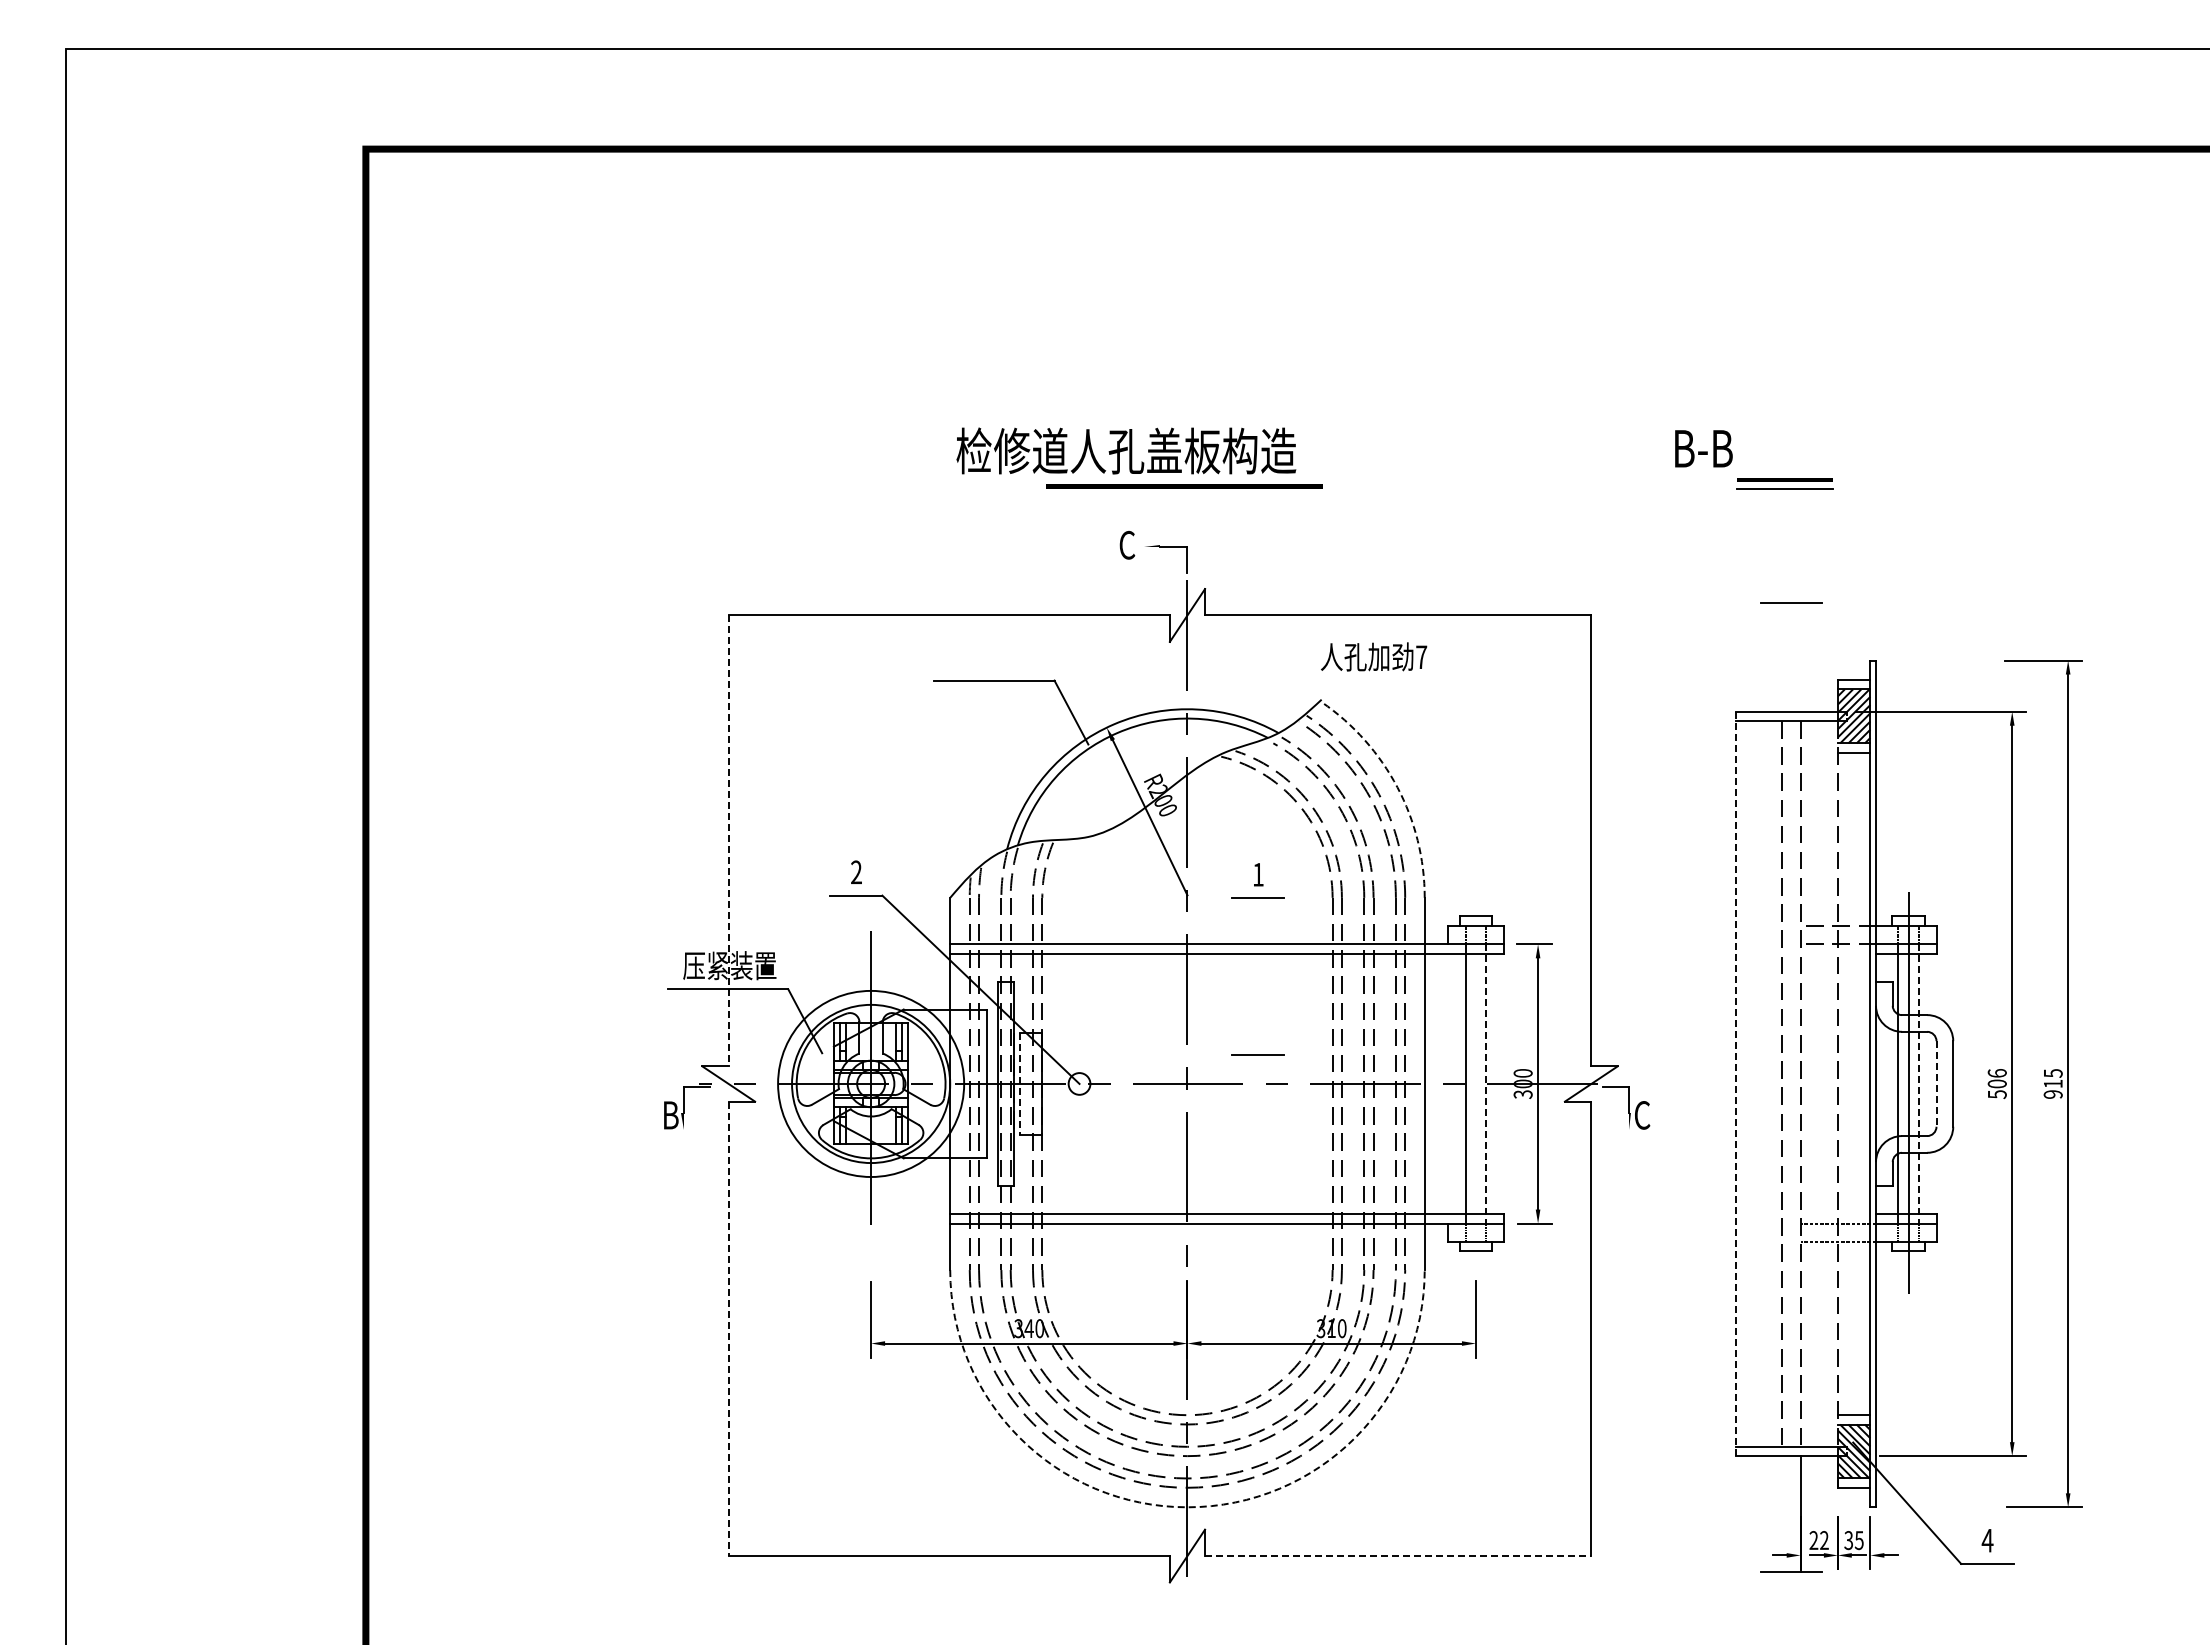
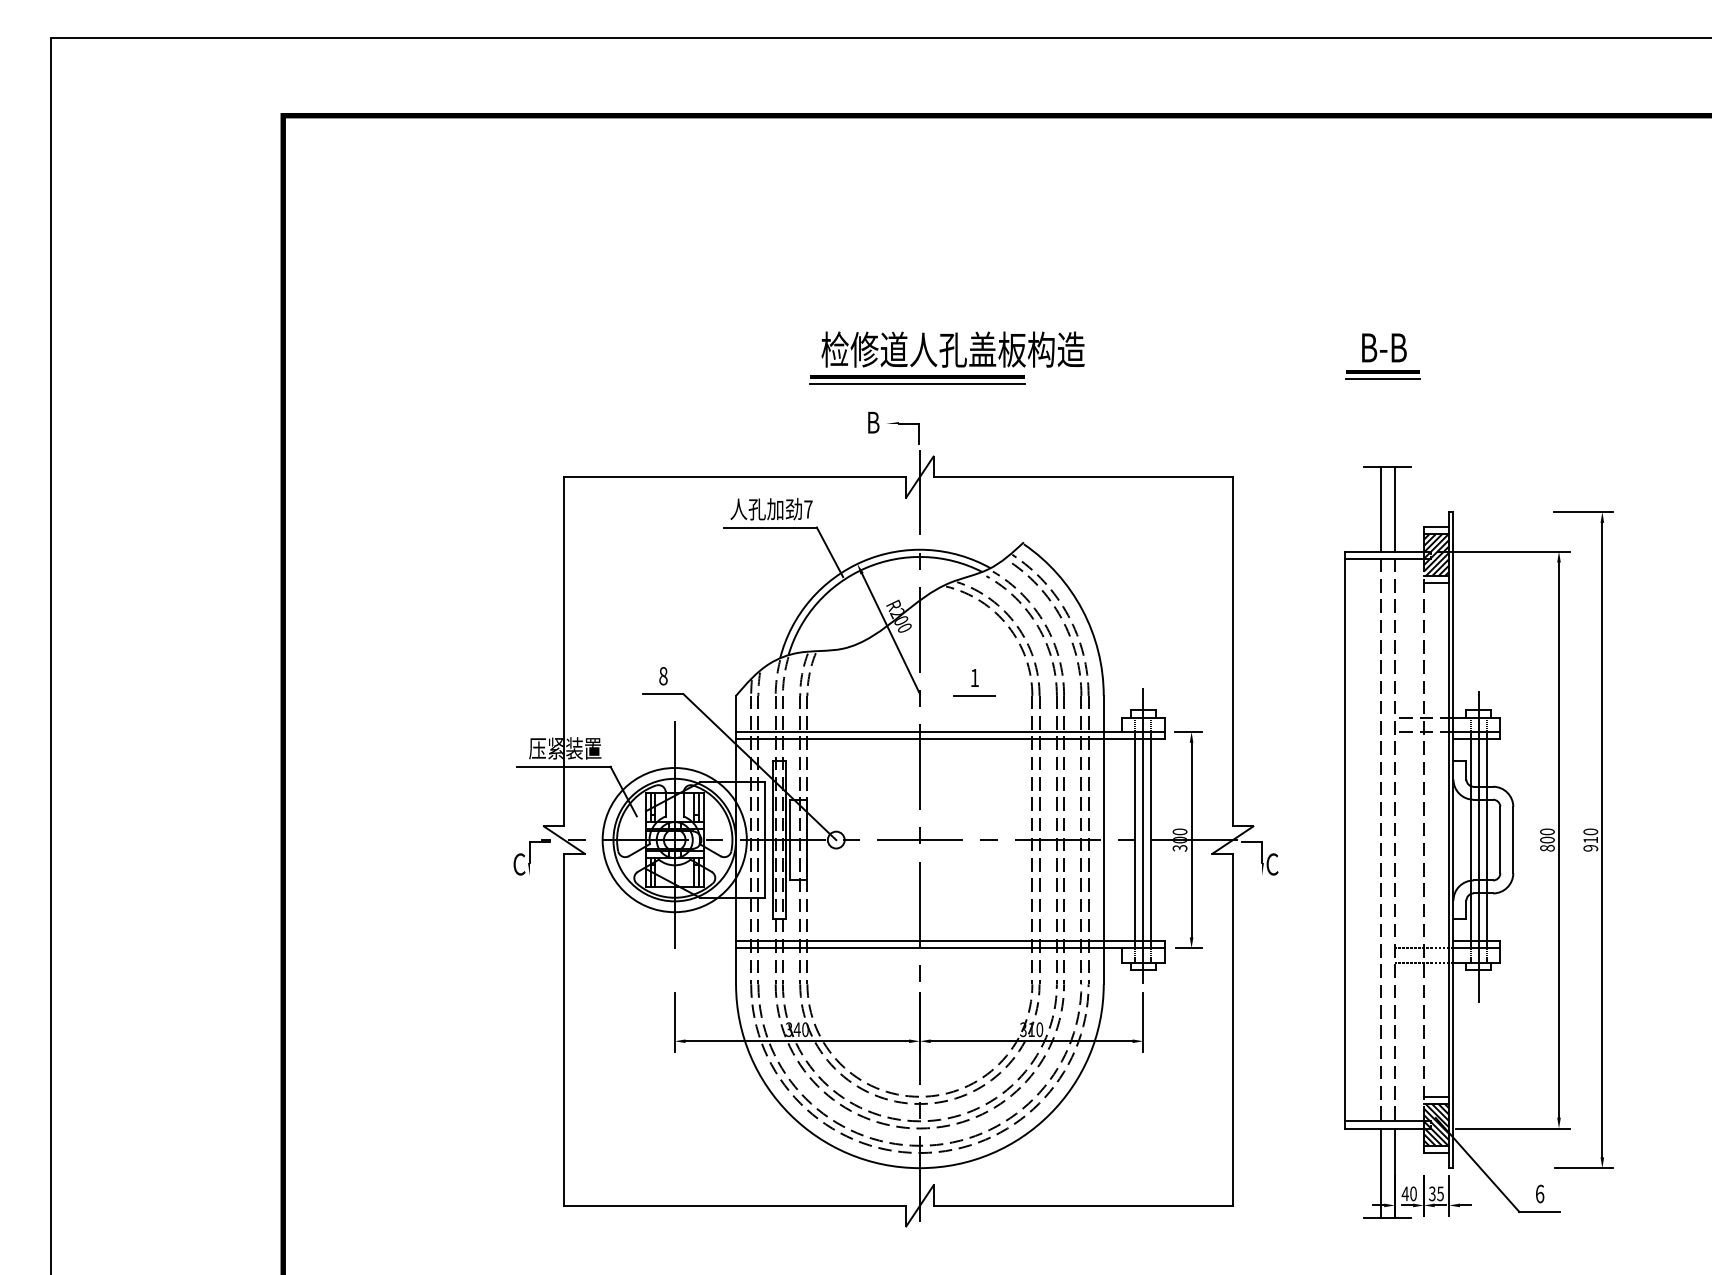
text: (1703, 448) -> (1384, 347), moved
text: (1126, 450) -> (953, 349), moved
line: (1184, 496) -> (917, 384), added
text: (1127, 544) -> (873, 422), C -> B
text: (1374, 656) -> (771, 508), moved
line: (1782, 656) -> (1380, 508), added
line: (1800, 656) -> (1394, 508), added
arc: (1397, 787) -> (1082, 610), dashed -> solid
line: (728, 841) -> (564, 652), dashed -> solid
text: (856, 872) -> (663, 676), 2 -> 8
line: (1257, 1054) -> (974, 817), removed
text: (2052, 1073) -> (1590, 831), 915 -> 910
line: (1475, 1078) -> (1143, 835), added
line: (1486, 1083) -> (1151, 839), dashed -> solid
line: (1918, 1083) -> (1486, 839), dashed -> solid
line: (1936, 1083) -> (1500, 839), dashed -> solid
line: (1019, 1084) -> (789, 840), dashed -> solid
line: (1735, 1084) -> (1344, 840), dashed -> solid
text: (1996, 1084) -> (1546, 840), 506 -> 800
text: (670, 1115) -> (519, 864), B -> C
line: (728, 1329) -> (564, 1030), dashed -> solid
arc: (1187, 1507) -> (919, 1168), dashed -> solid
line: (1782, 1513) -> (1380, 1172), added
text: (1818, 1540) -> (1408, 1193), 22 -> 40
text: (1987, 1540) -> (1539, 1193), 4 -> 6
line: (1398, 1556) -> (1083, 1206), dashed -> solid

